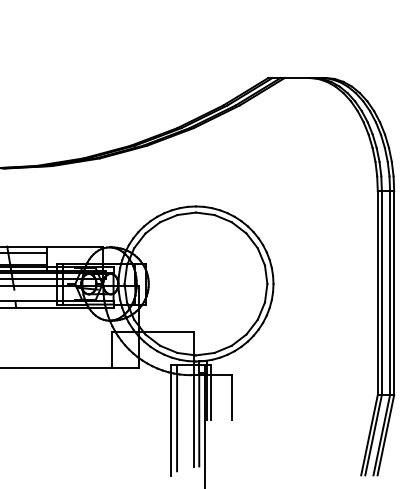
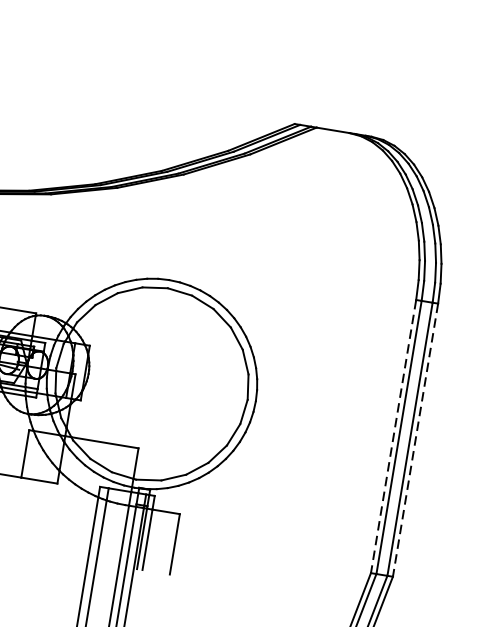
line: (377, 293) -> (393, 436), solid -> dashed
line: (394, 293) -> (415, 440), solid -> dashed

